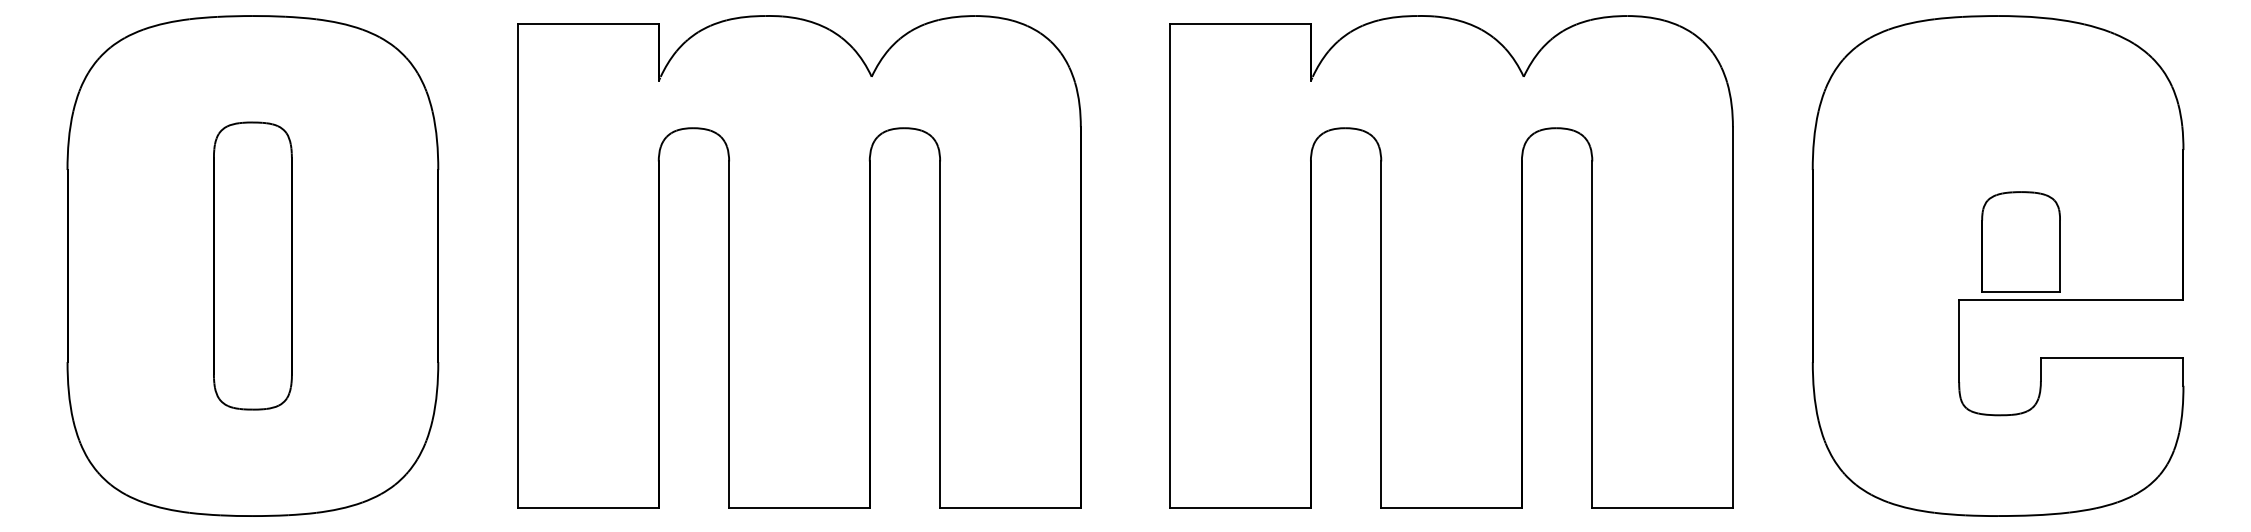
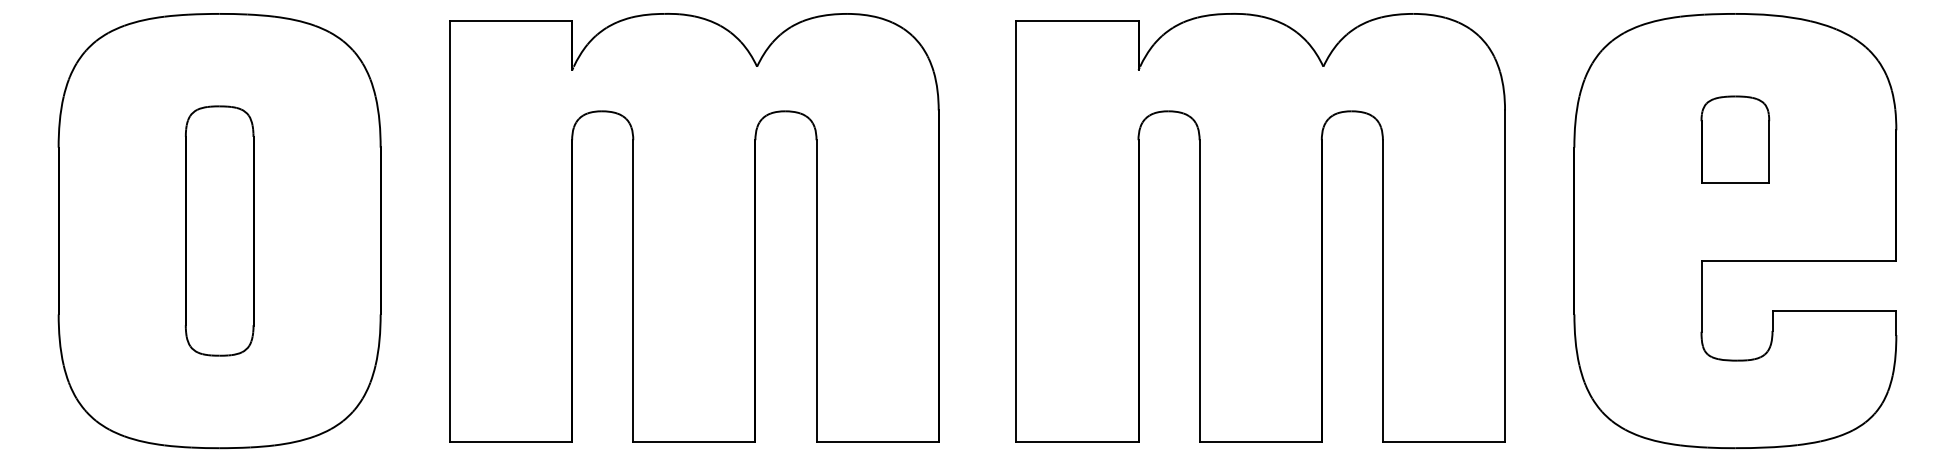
part: (2020, 241) -> (1734, 139), moved

